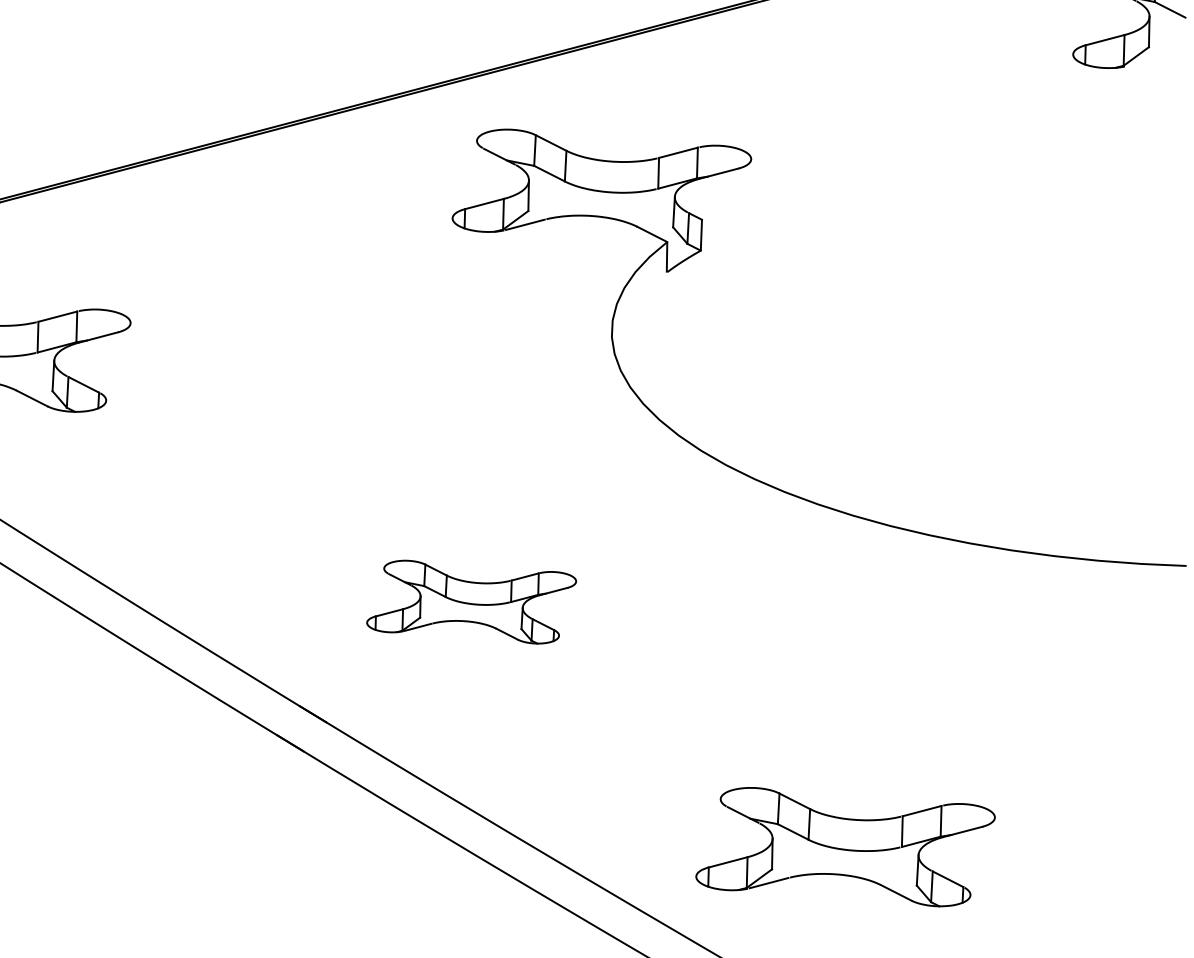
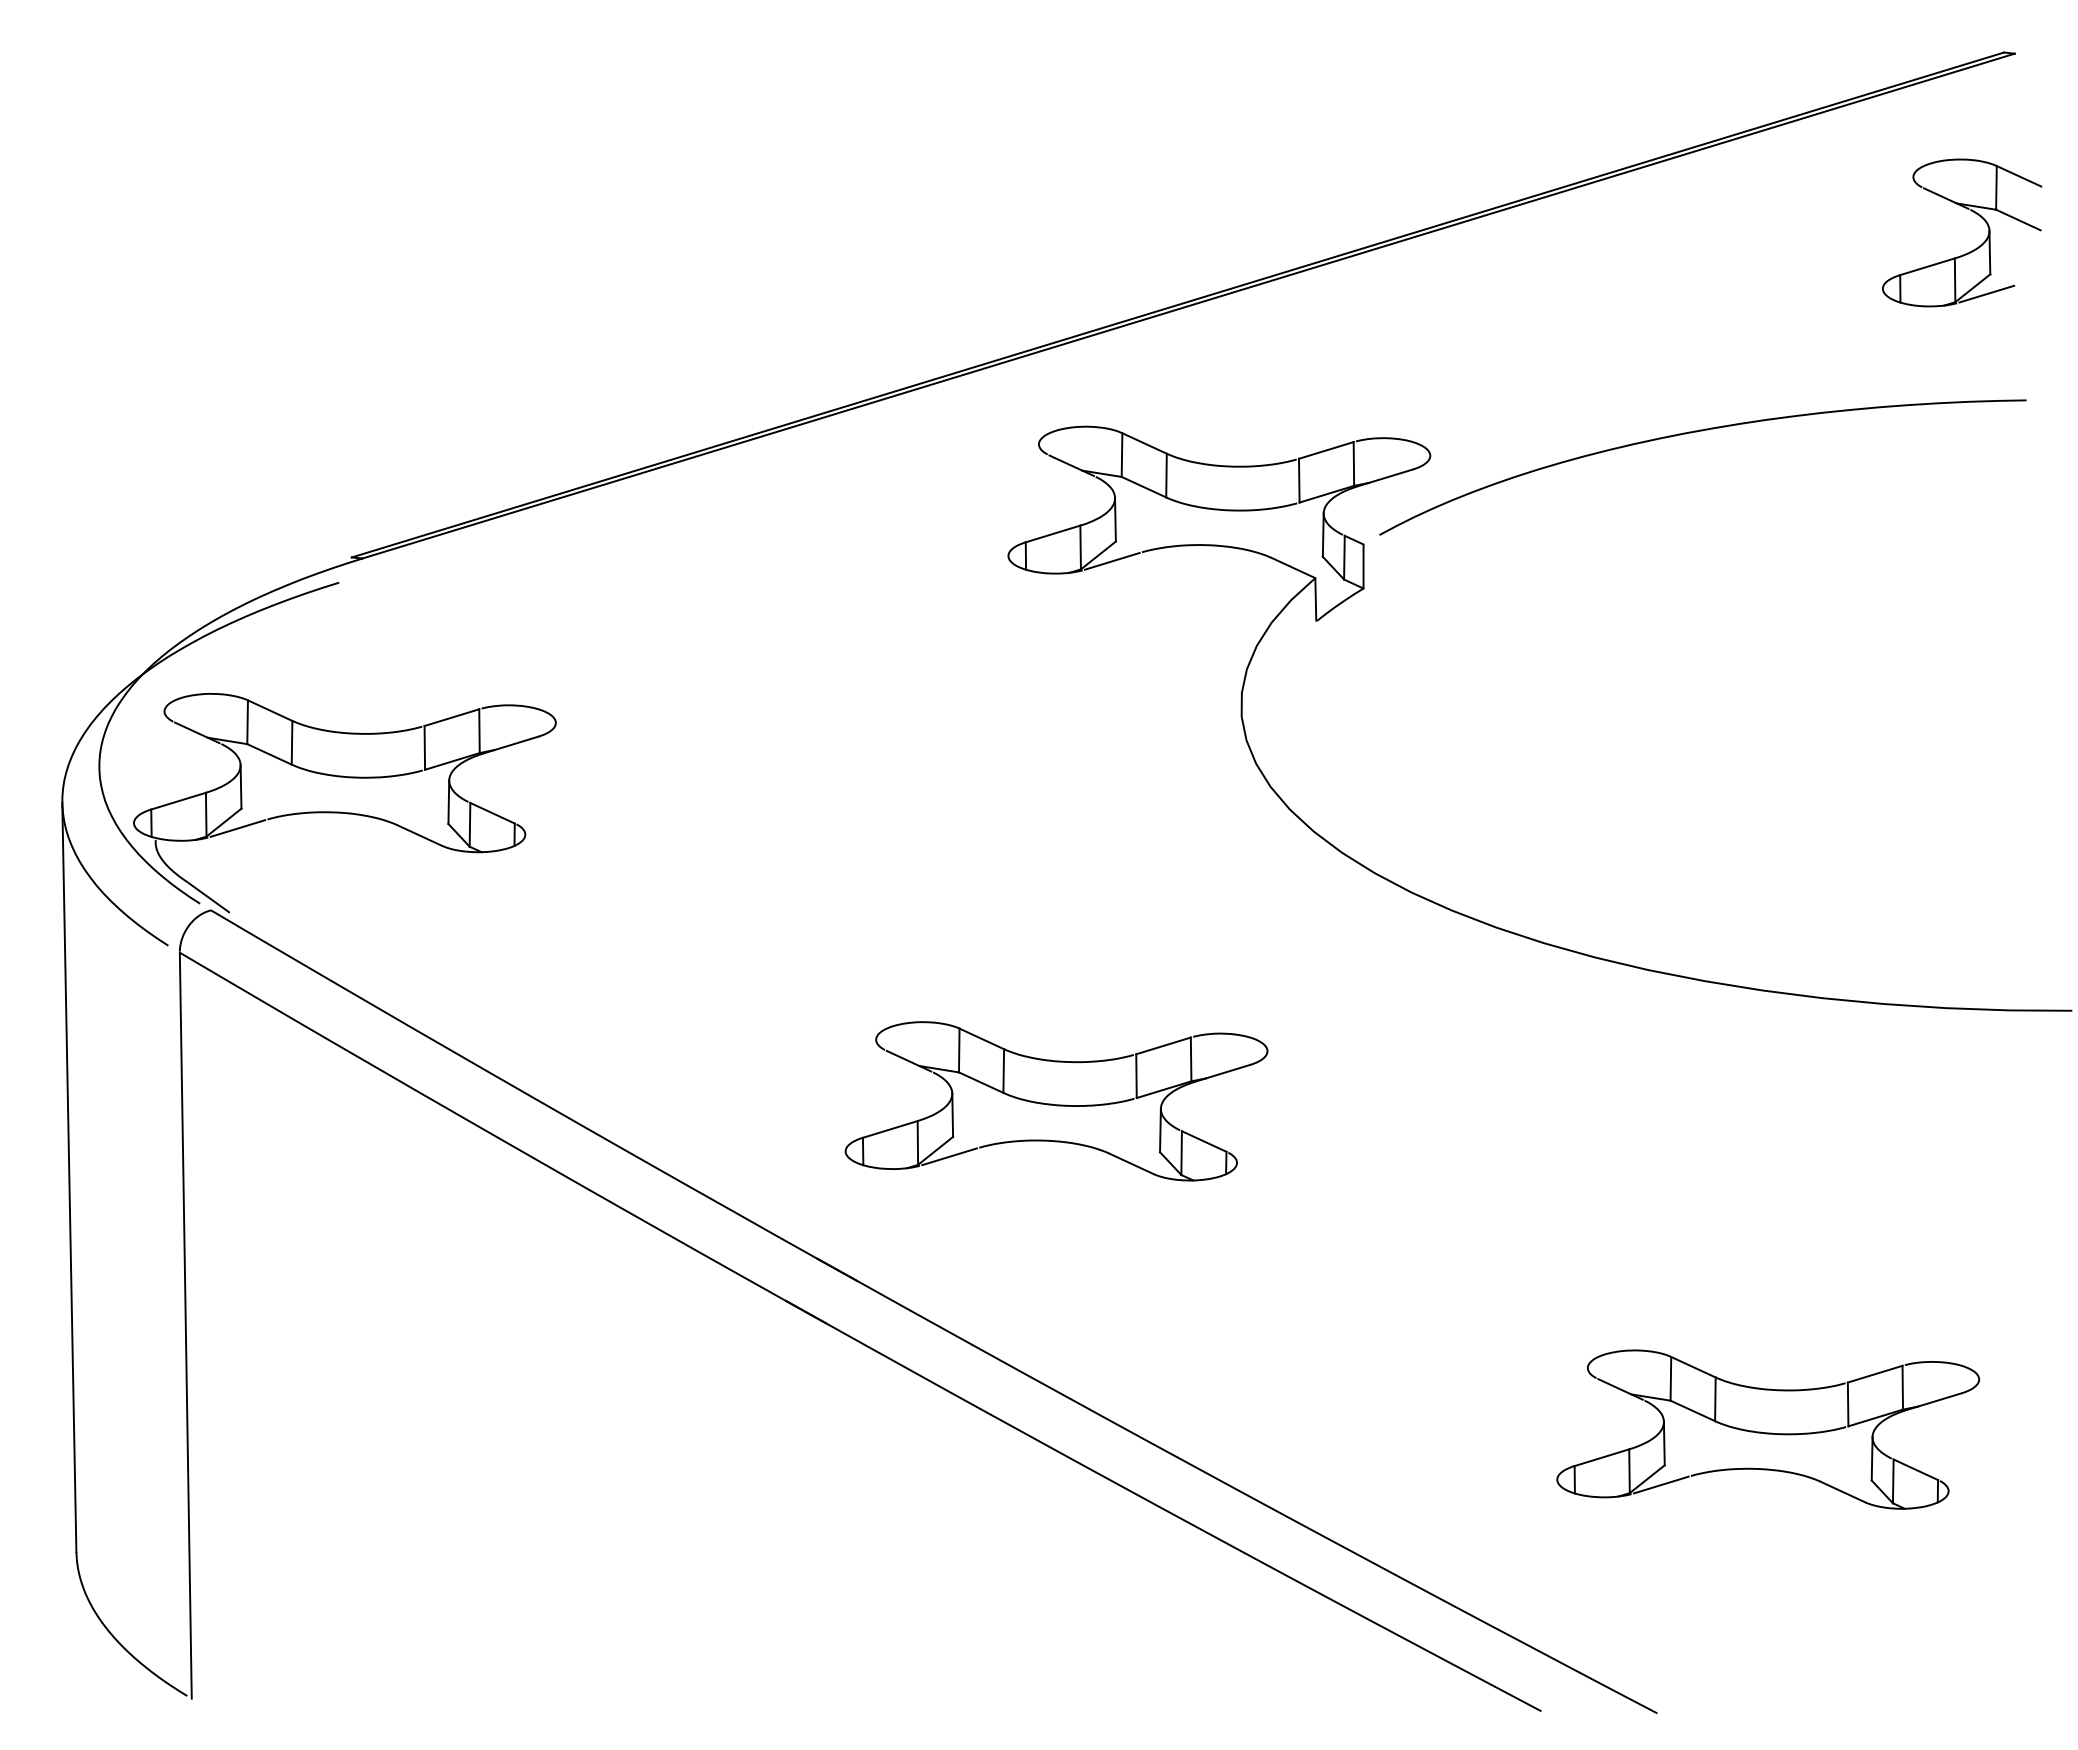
line: (1145, 60) -> (1986, 293), added
curve: (939, 150) -> (1697, 432), added
part: (471, 602) -> (1056, 1101), size x1.43
part: (845, 847) -> (1768, 1429), moved

